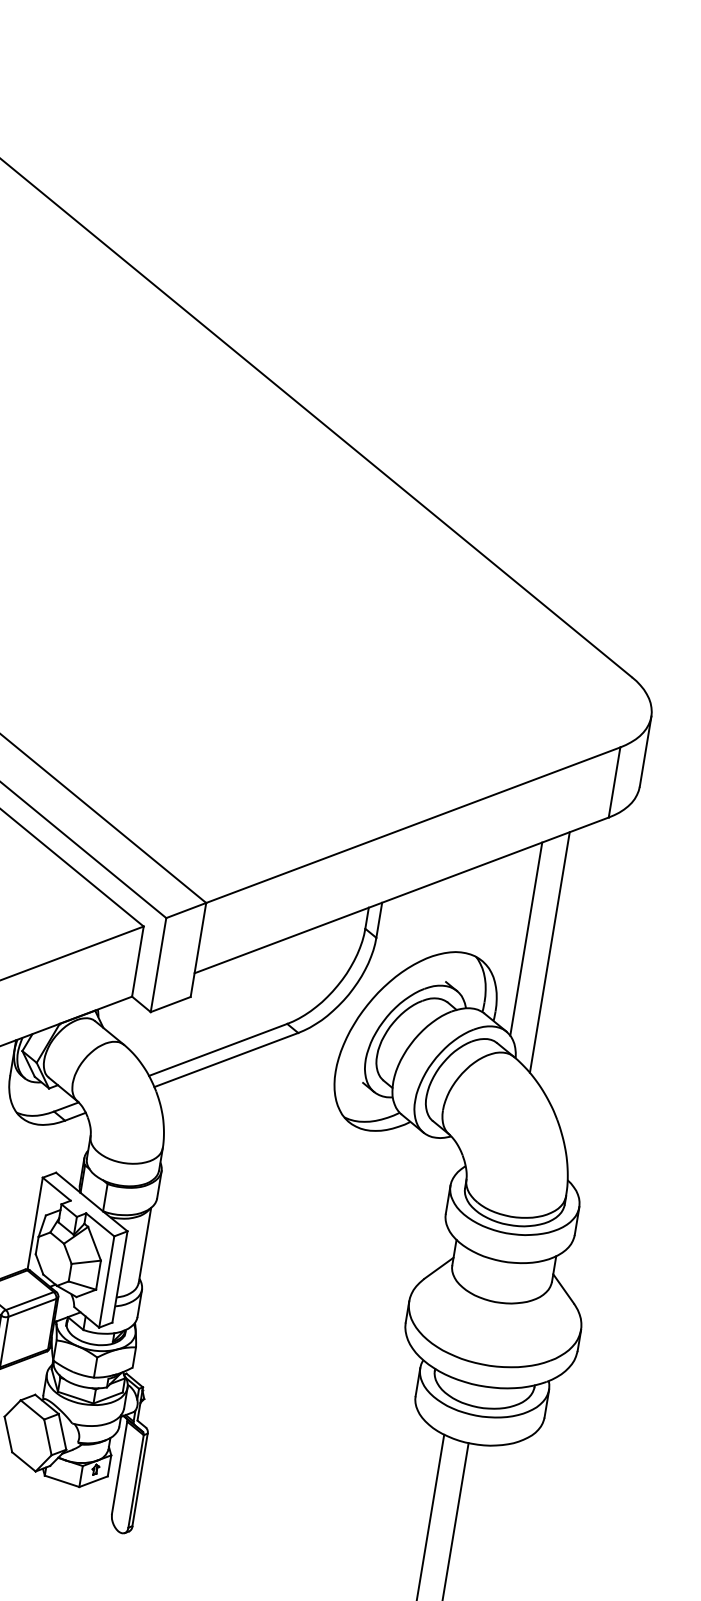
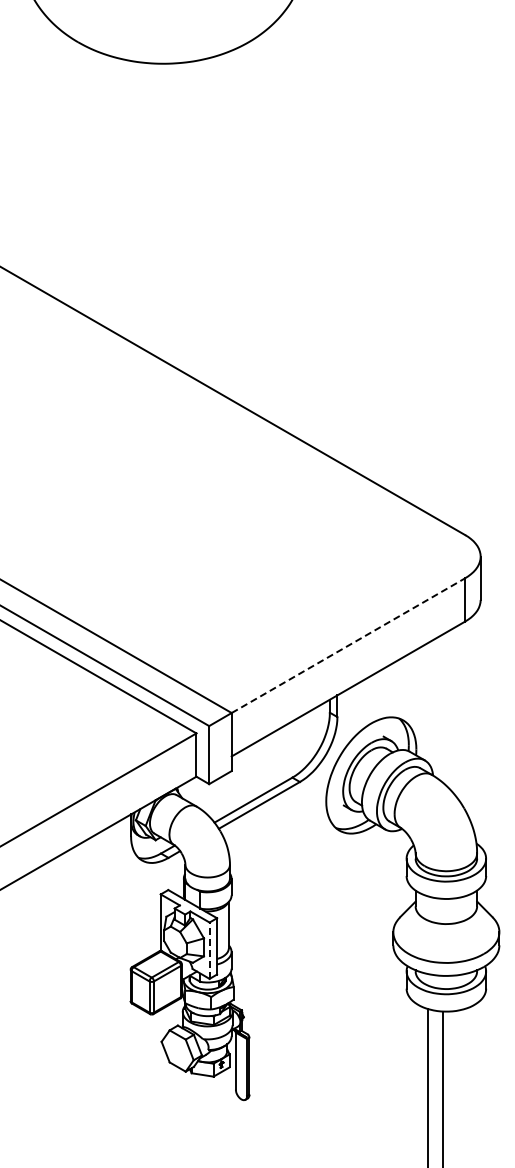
line: (413, 824) -> (348, 645), solid -> dashed
line: (526, 938) -> (427, 702), removed
line: (550, 952) -> (443, 708), removed
line: (106, 1281) -> (209, 950), solid -> dashed

